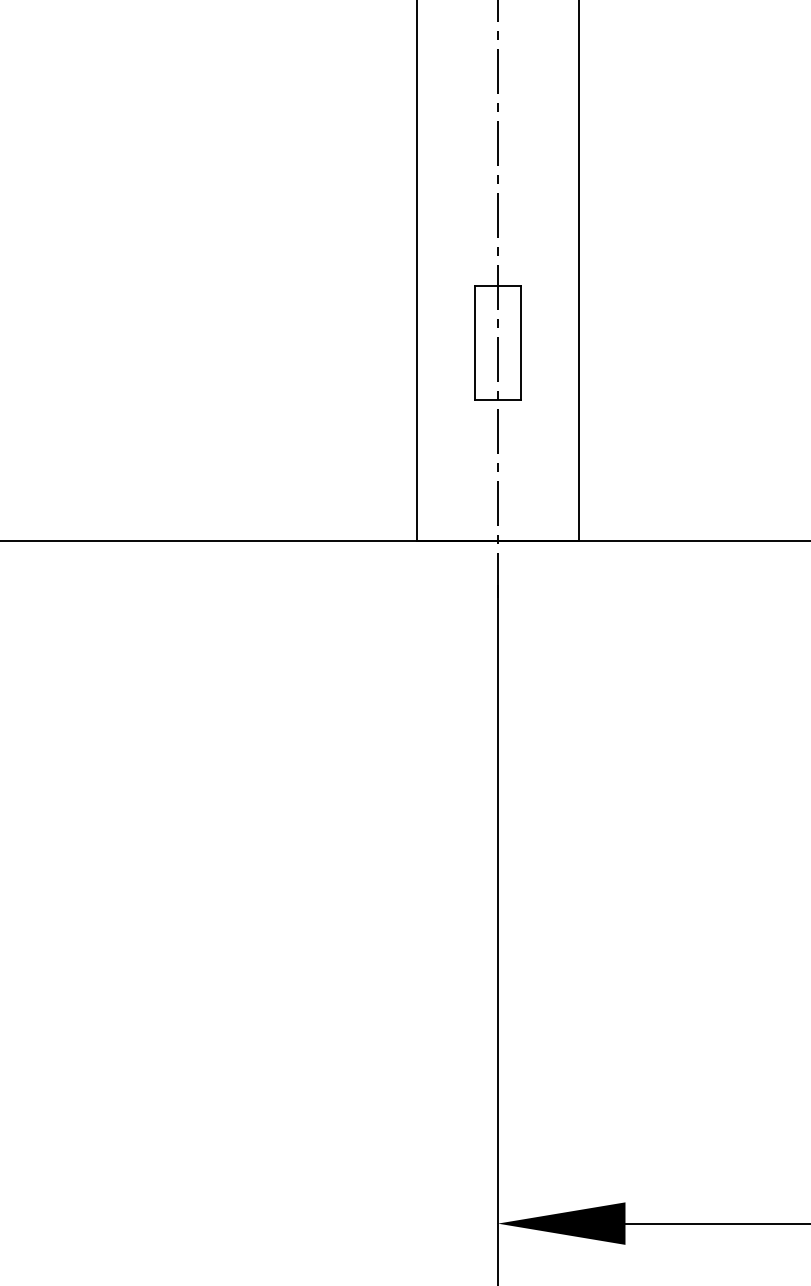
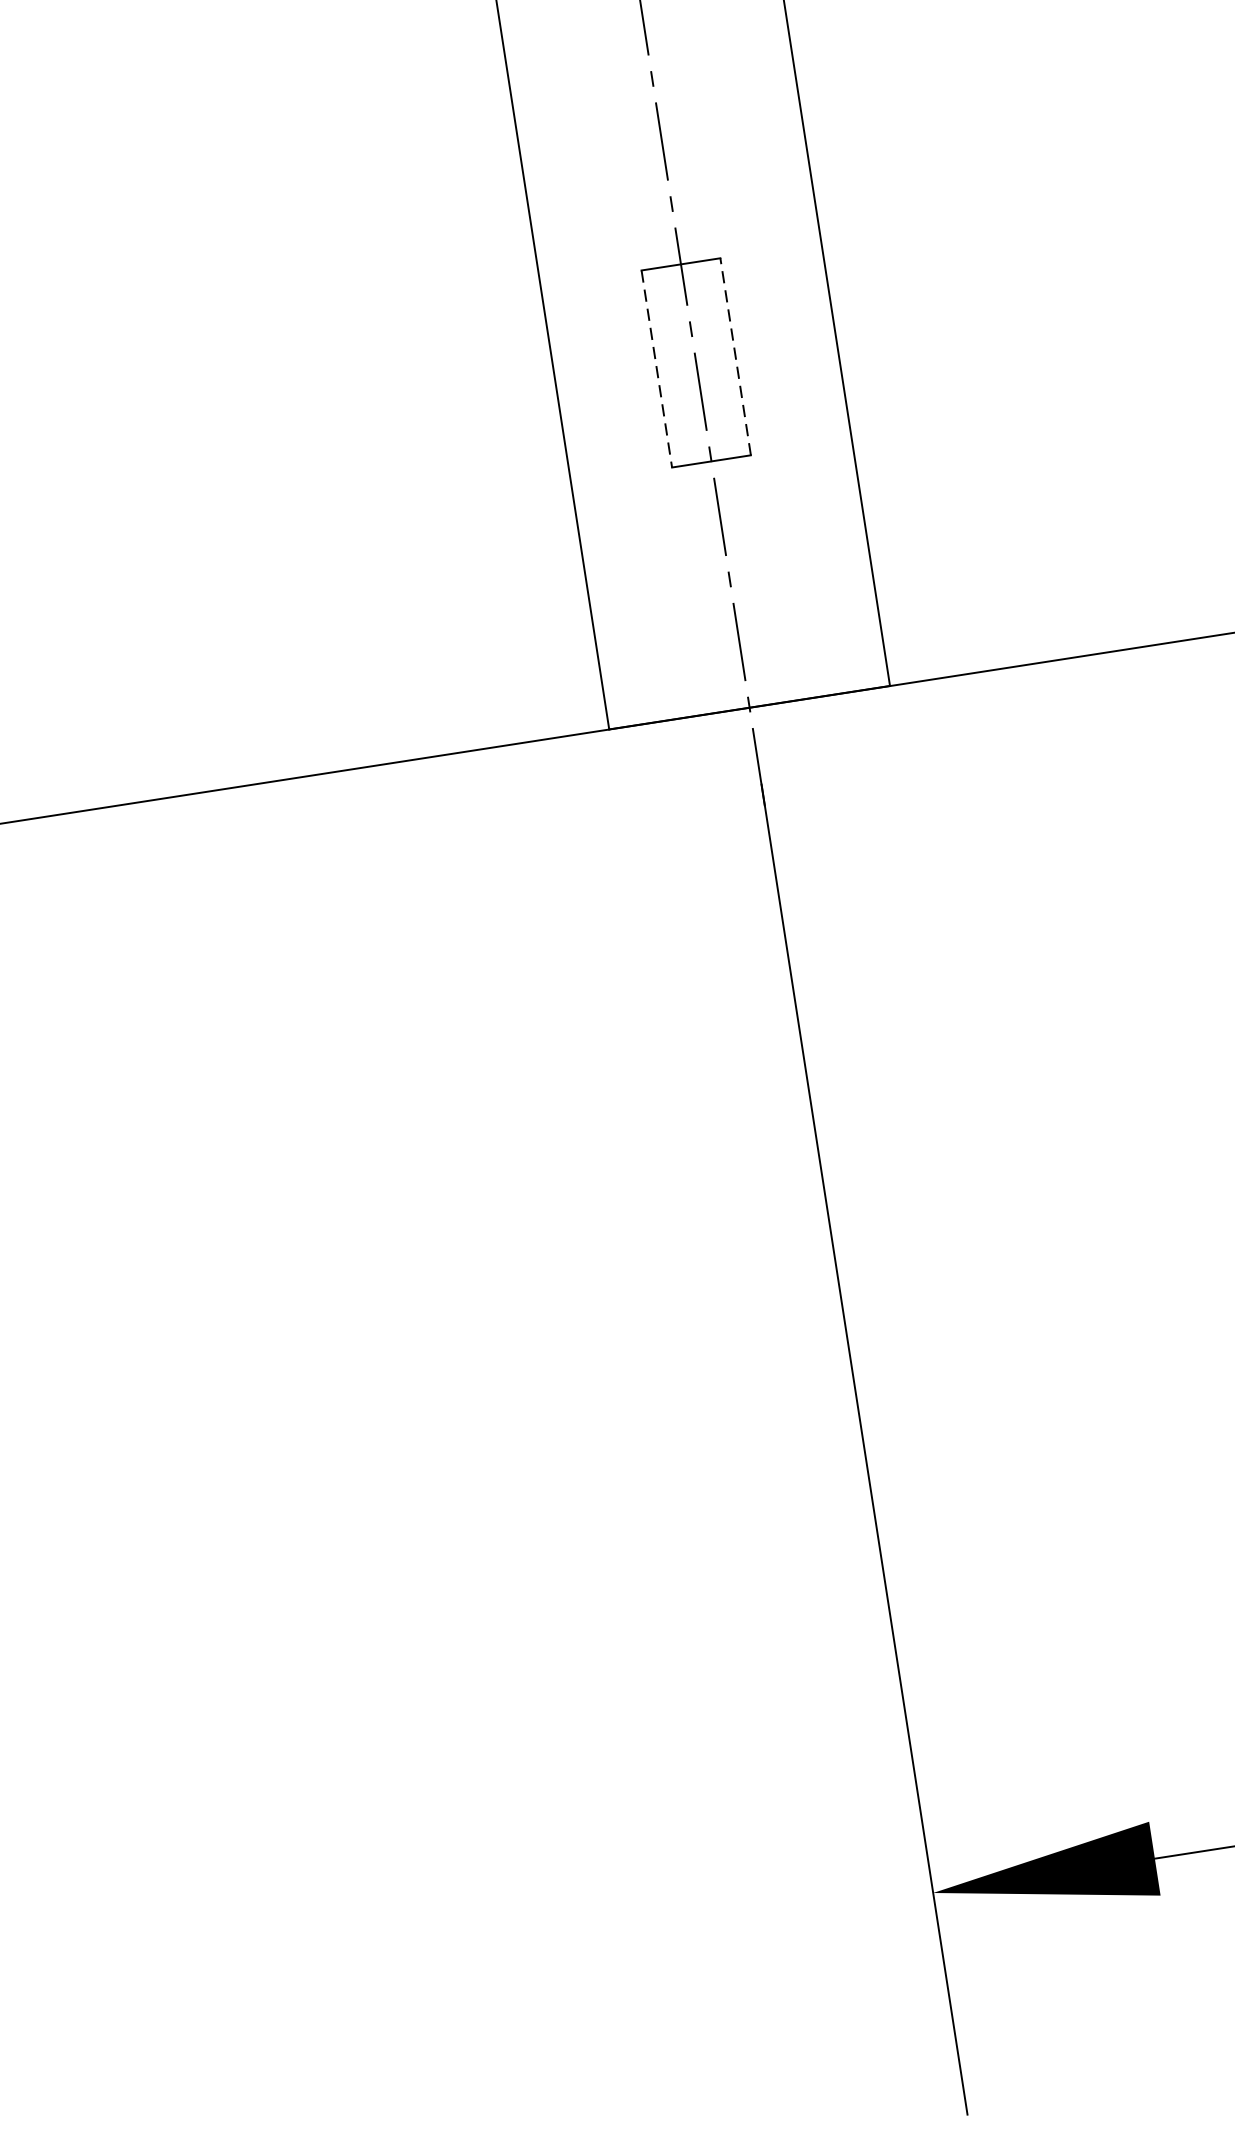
line: (475, 342) -> (657, 368), solid -> dashed
line: (520, 342) -> (735, 355), solid -> dashed

